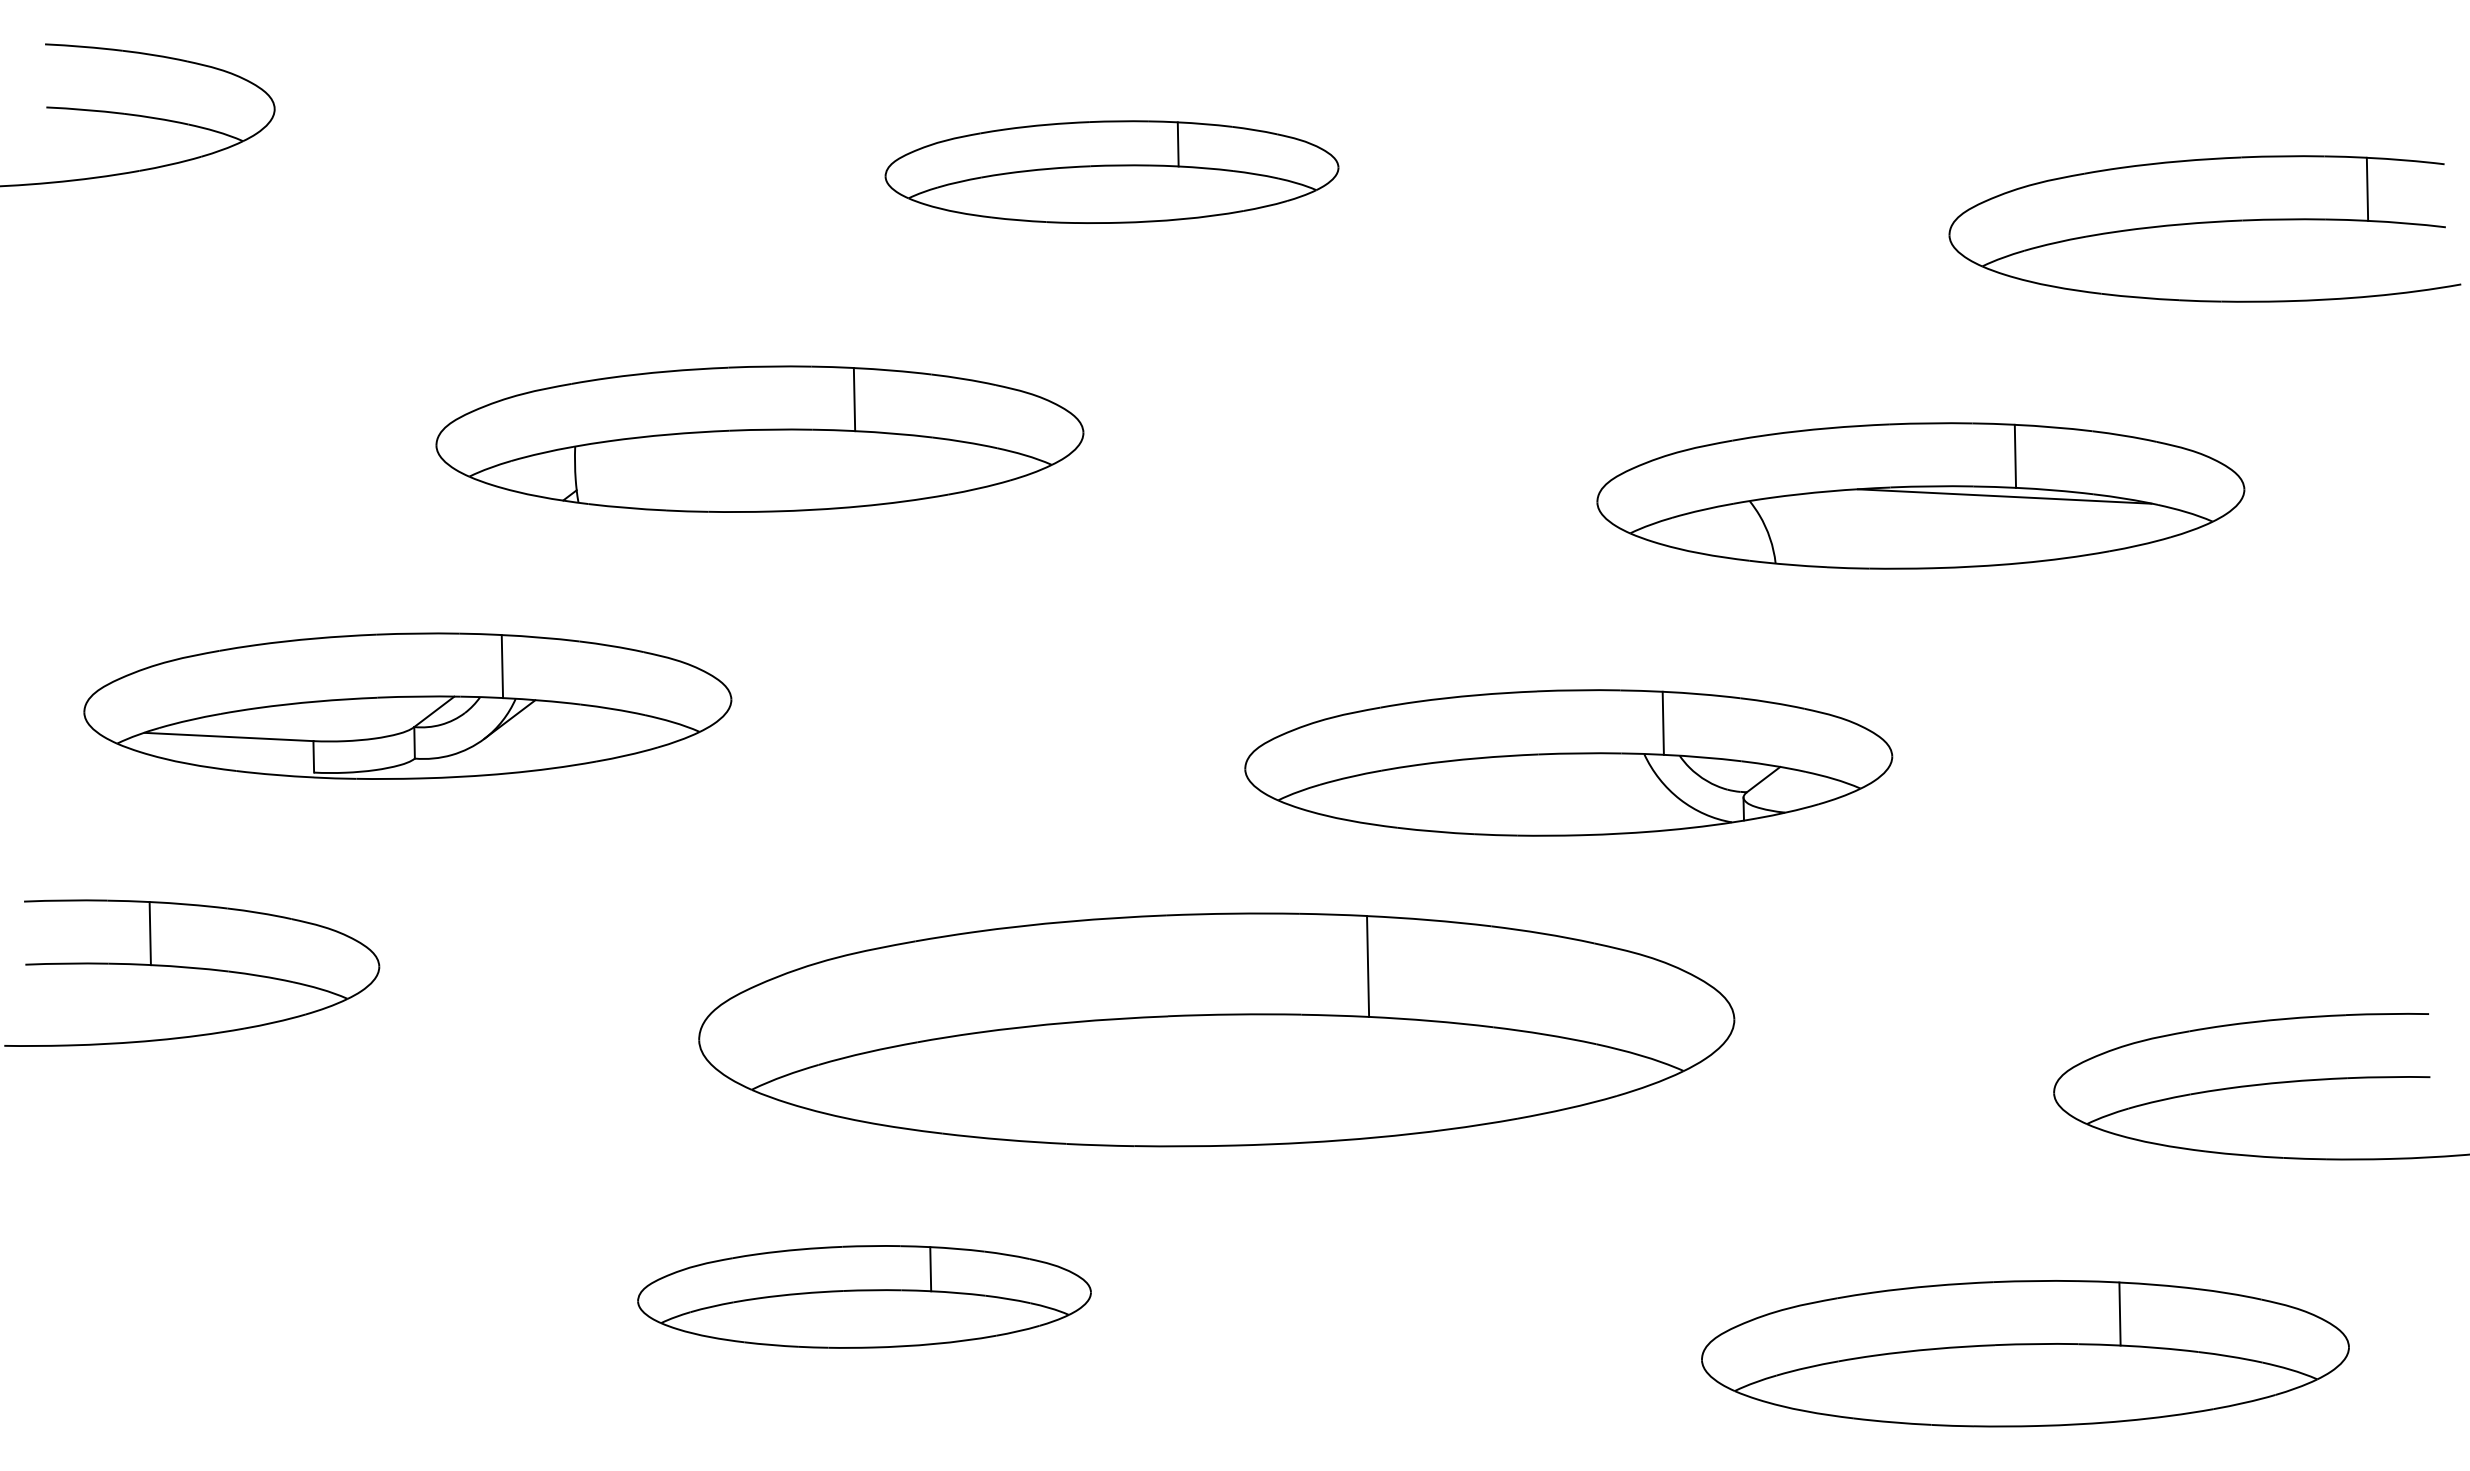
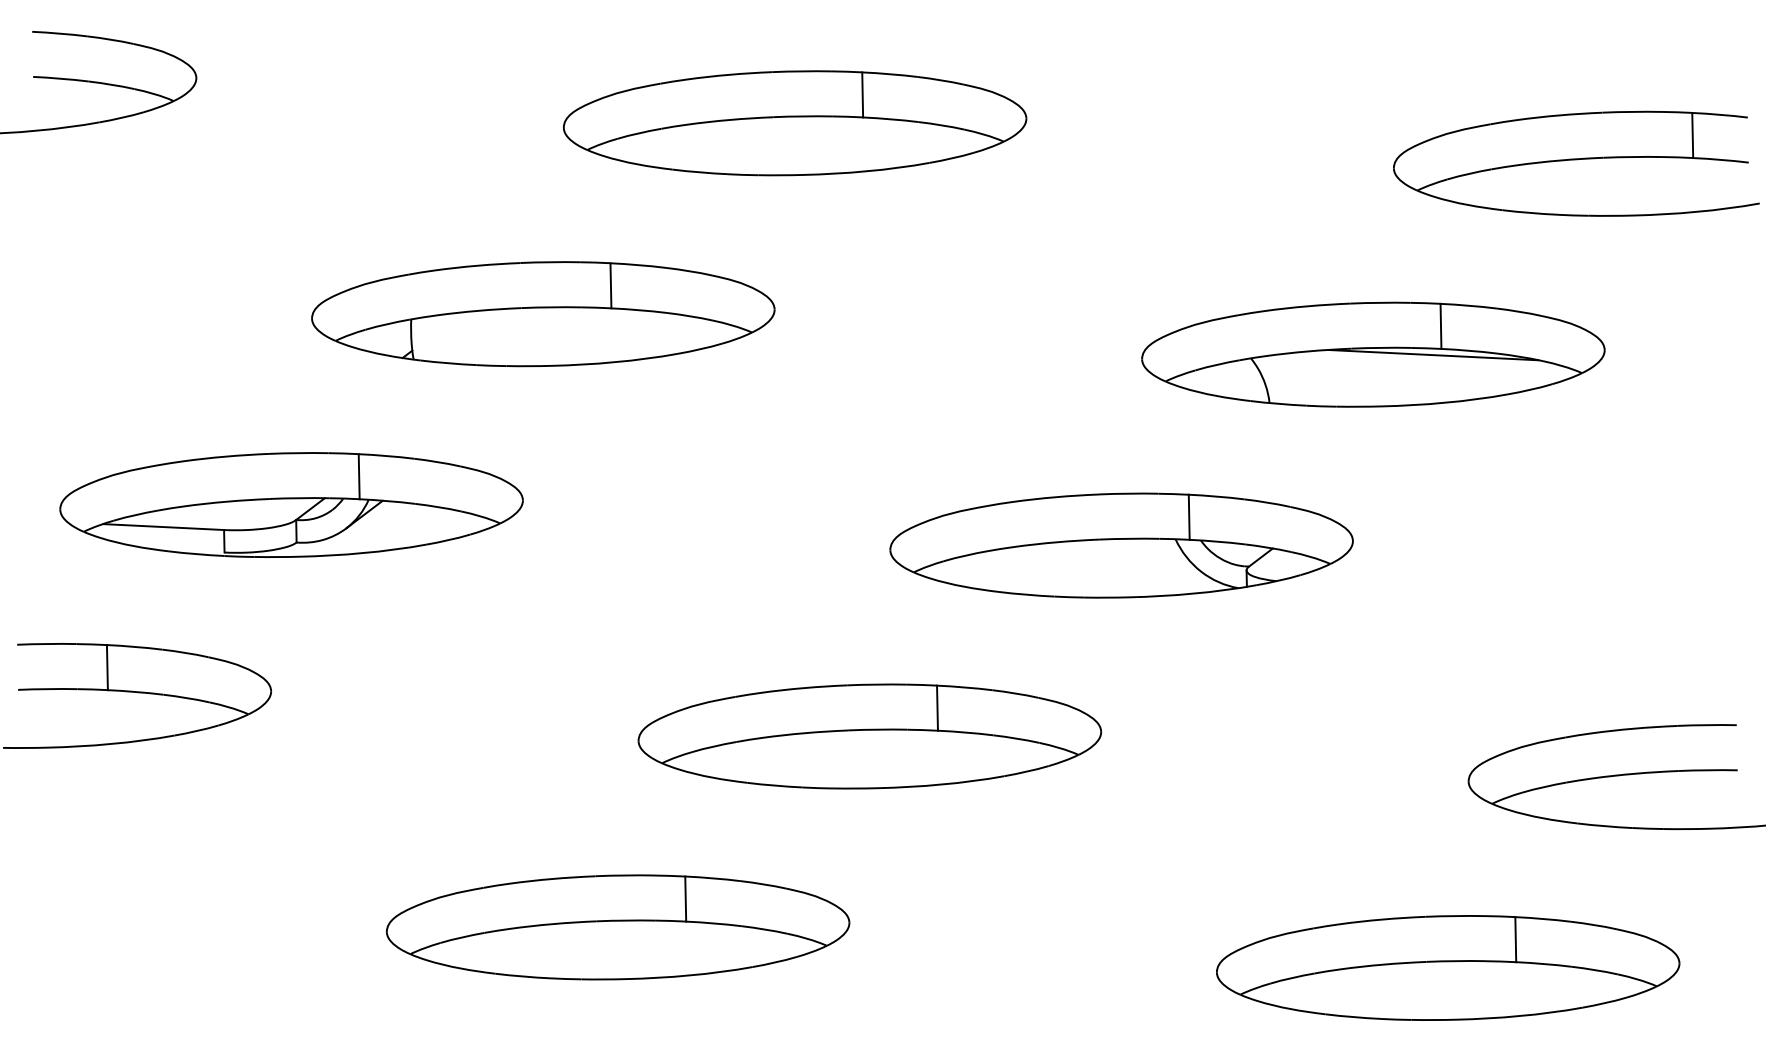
part: (1111, 171) -> (794, 122), size x1.43
part: (1216, 1029) -> (869, 736), size x0.62
part: (864, 1296) -> (618, 927), size x1.43

